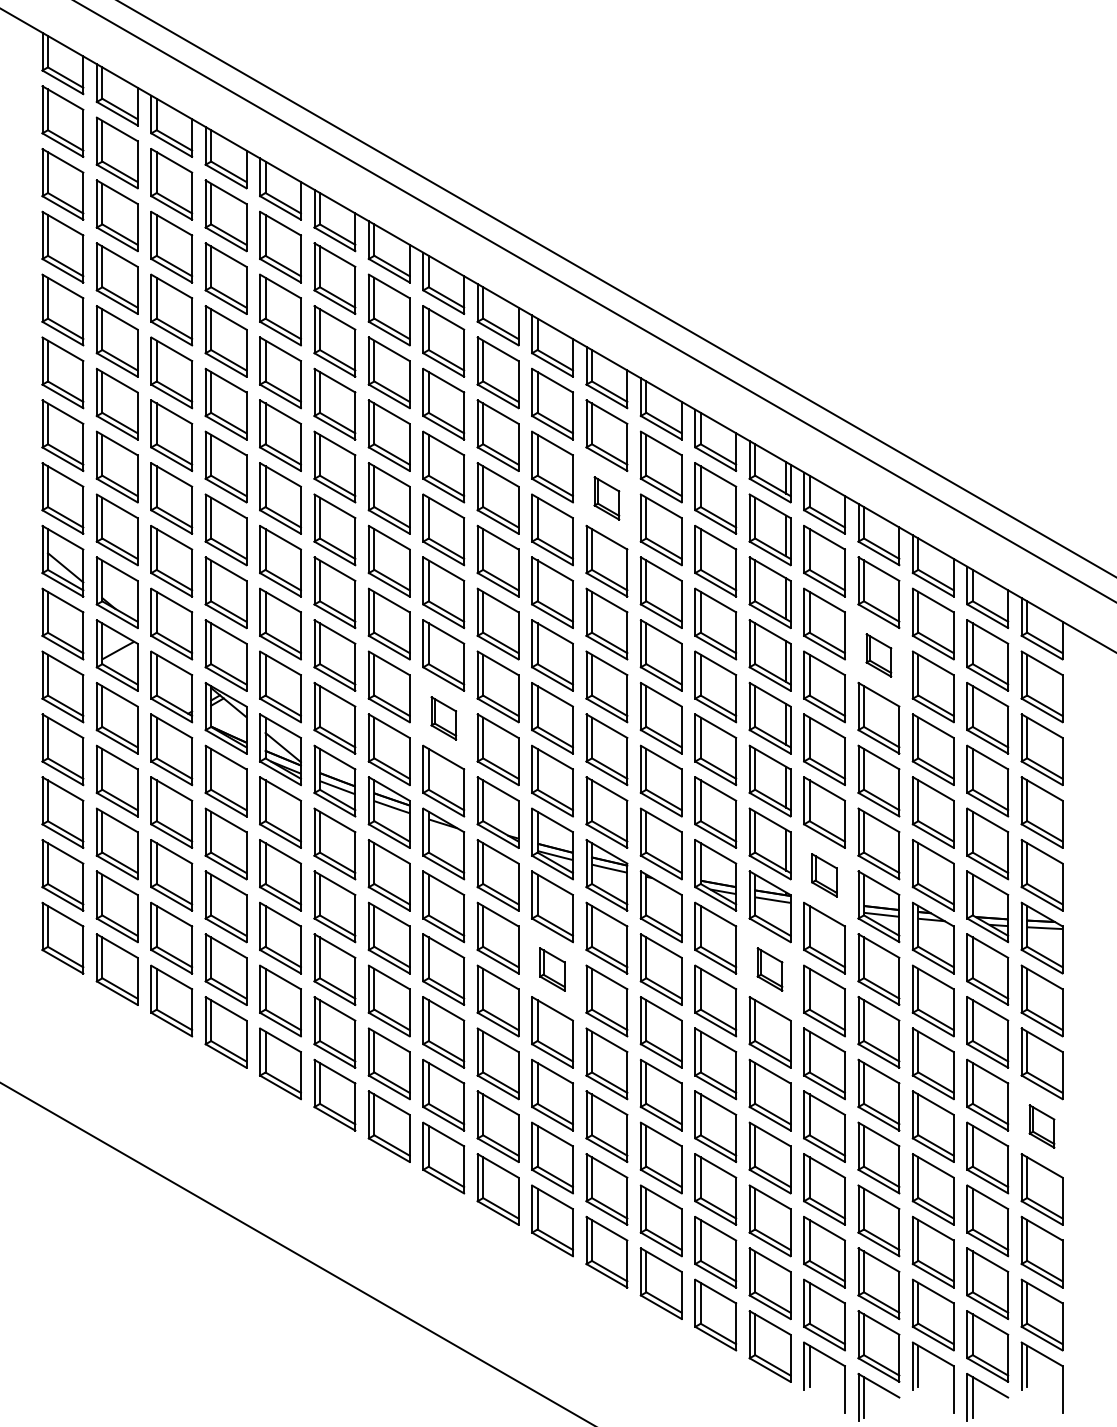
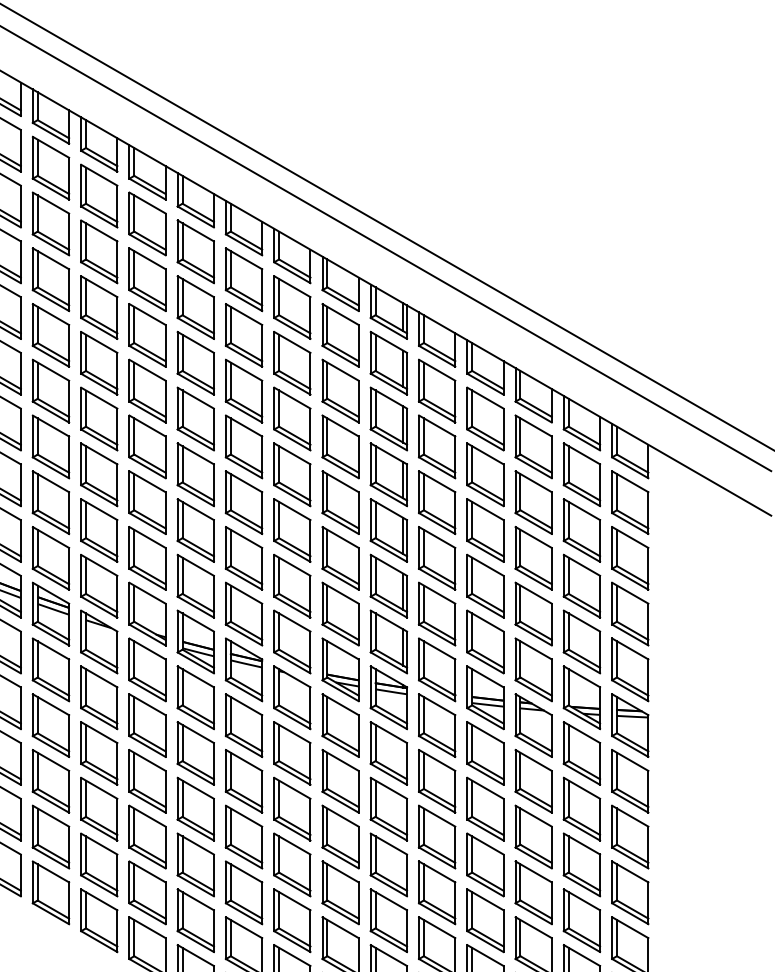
part: (606, 498) -> (243, 335), size x1.67
part: (878, 655) -> (485, 474), size x1.67
part: (443, 718) -> (99, 530), size x1.67
part: (824, 875) -> (437, 669), size x1.67
part: (552, 969) -> (195, 753), size x1.67
part: (769, 969) -> (388, 753), size x1.67
part: (1041, 1126) -> (629, 892), size x1.67

